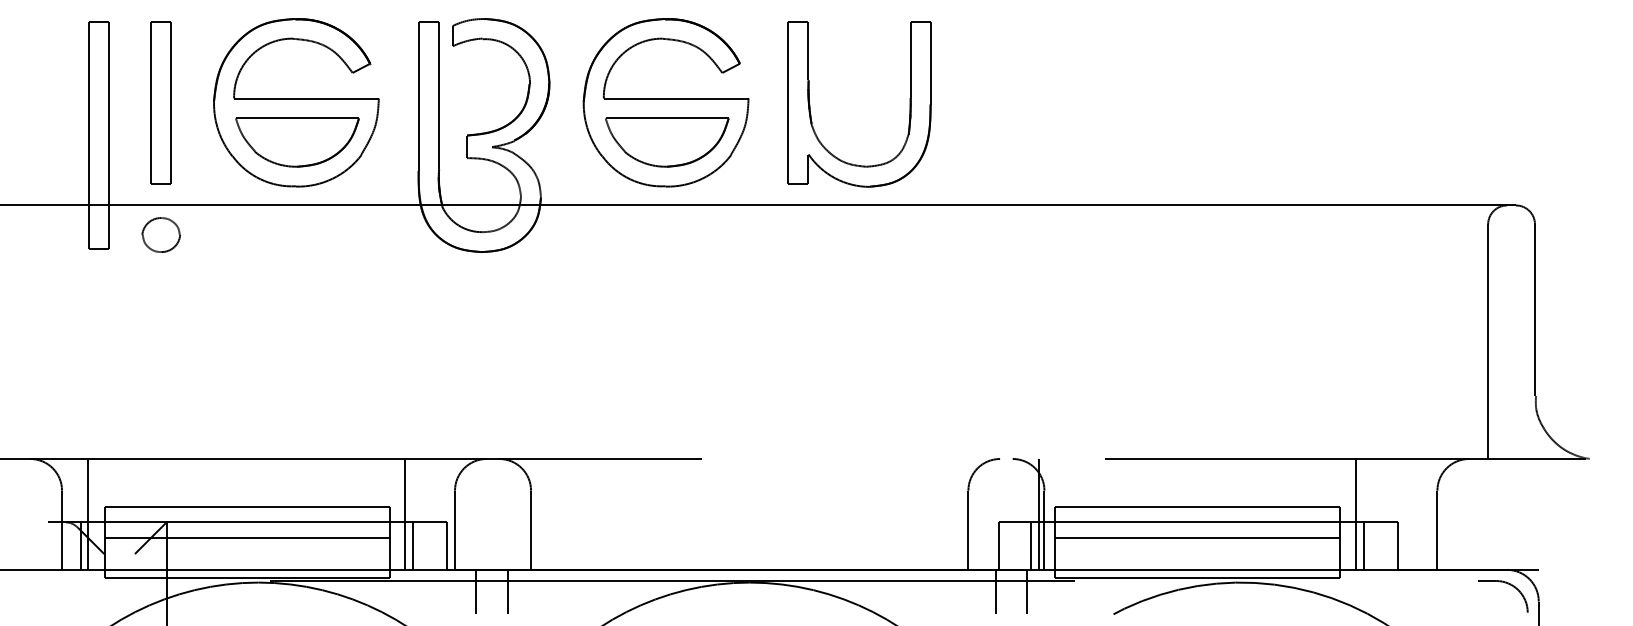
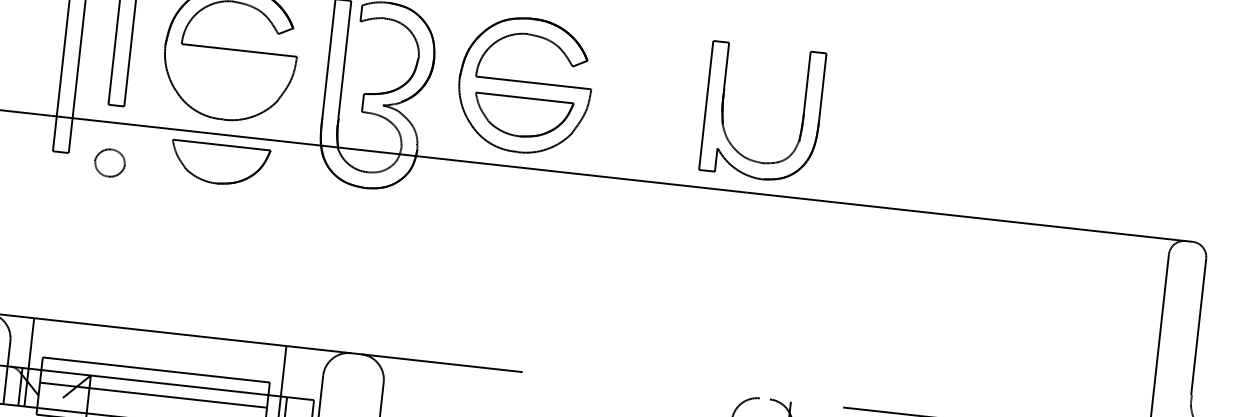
part: (810, 104) -> (723, 108), moved
part: (297, 142) -> (219, 164), moved
part: (160, 234) -> (109, 162), moved

